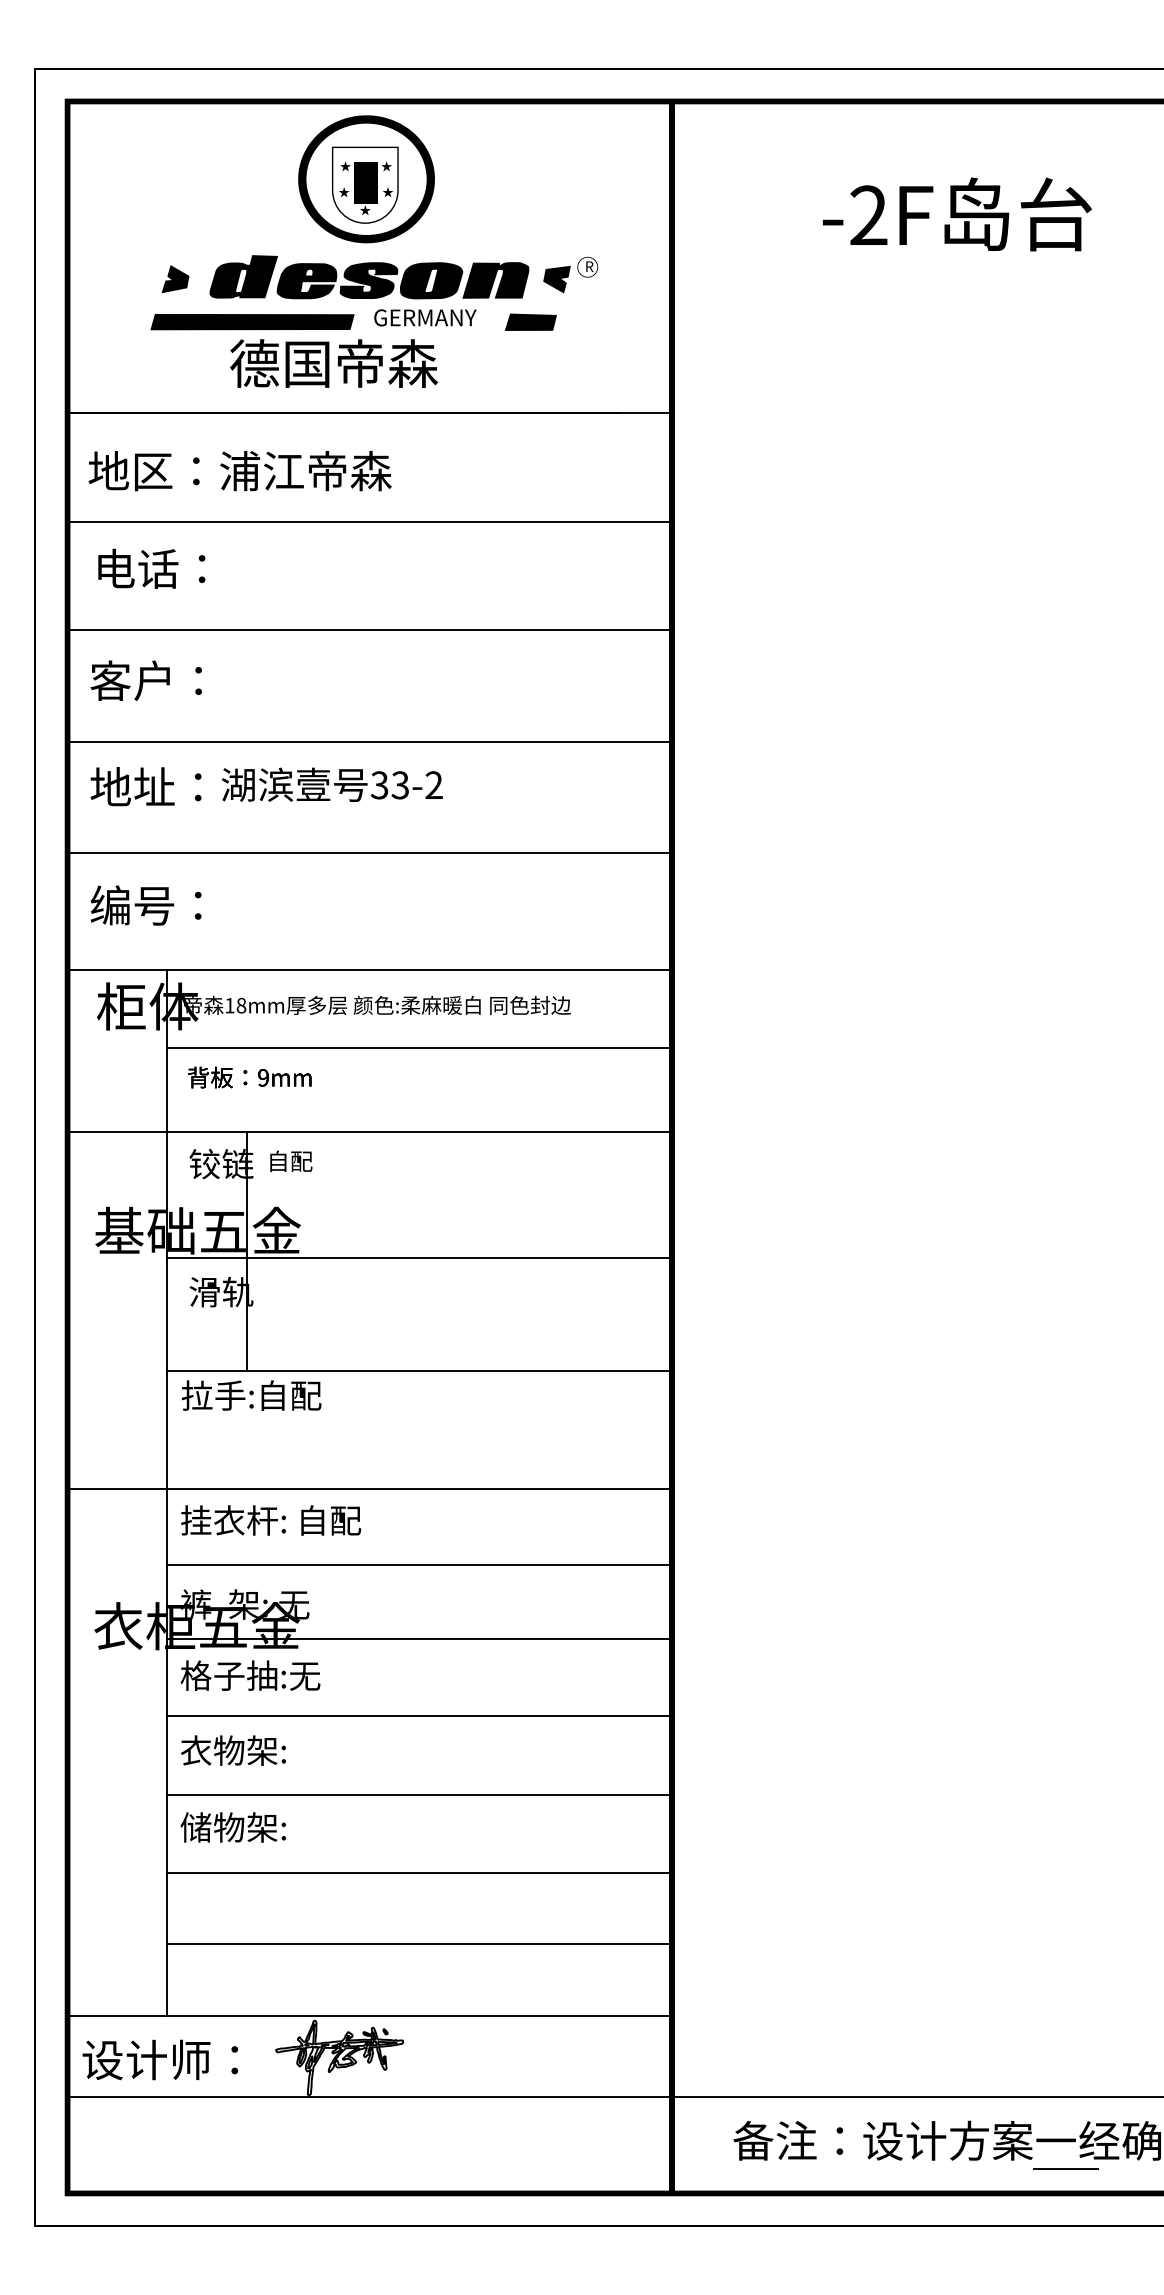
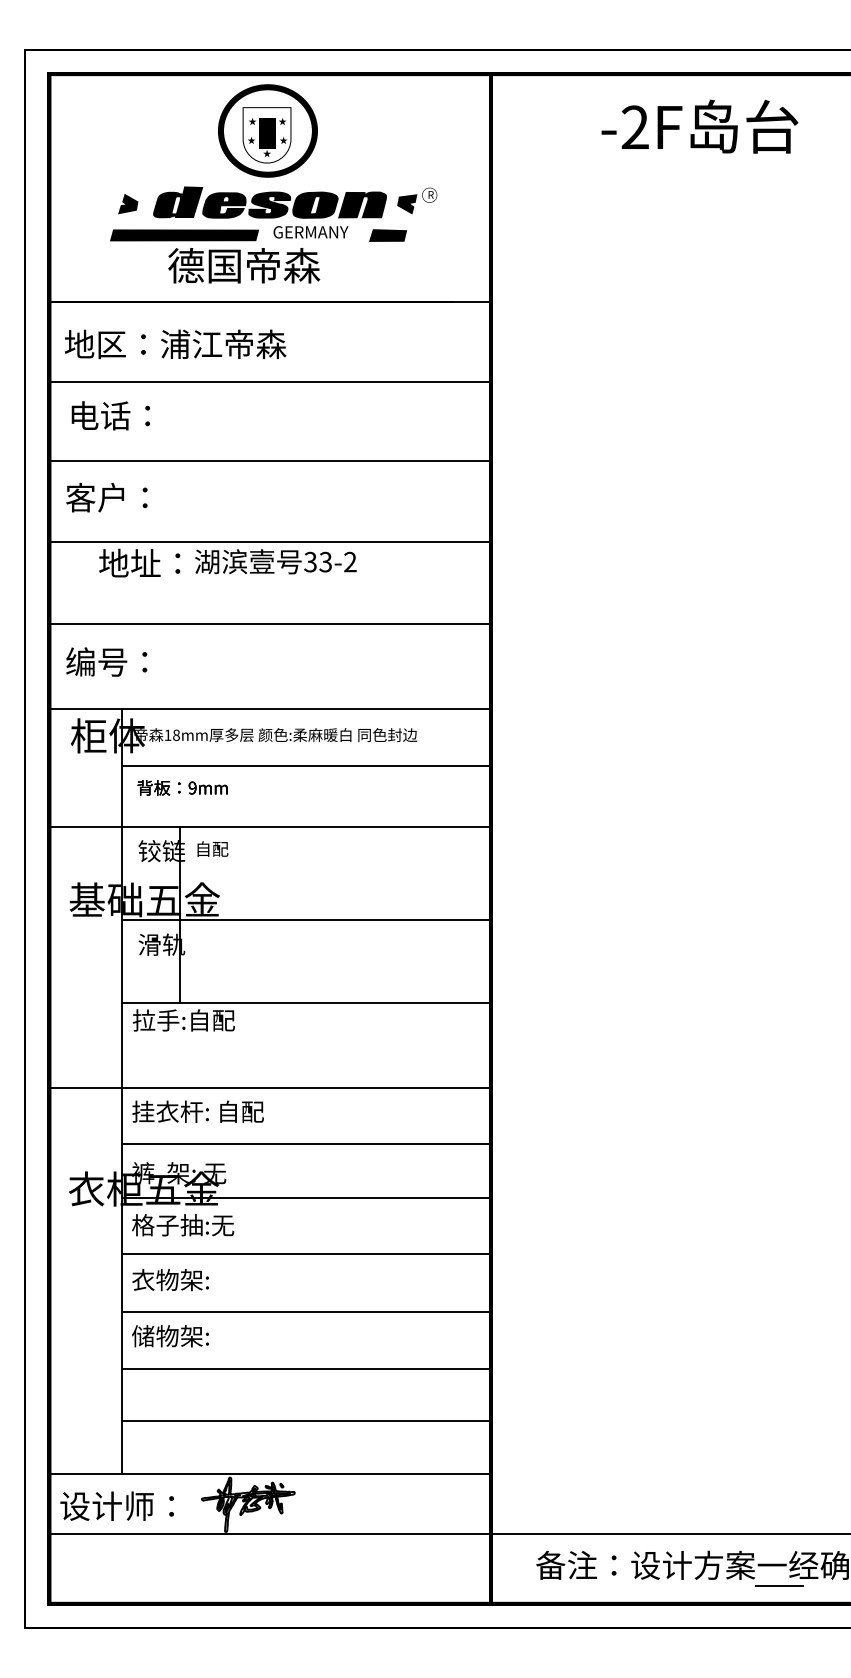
text: (956, 214) -> (699, 126), moved
text: (266, 785) -> (227, 562), moved

